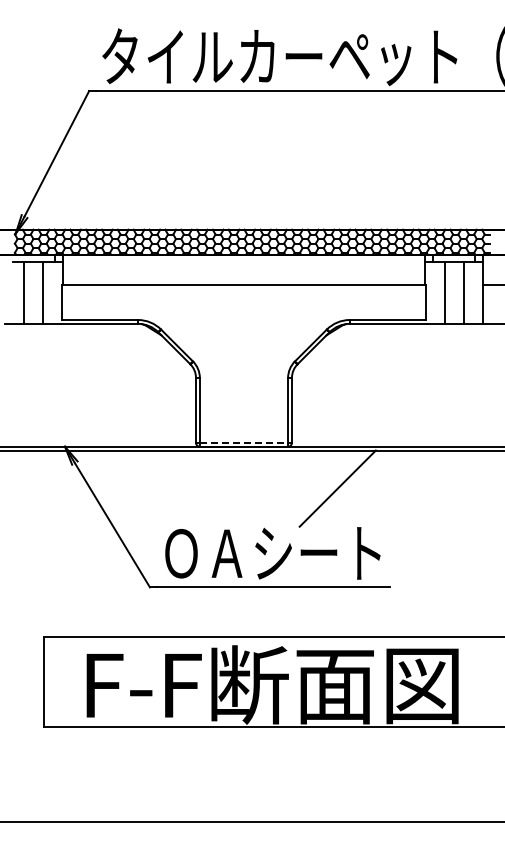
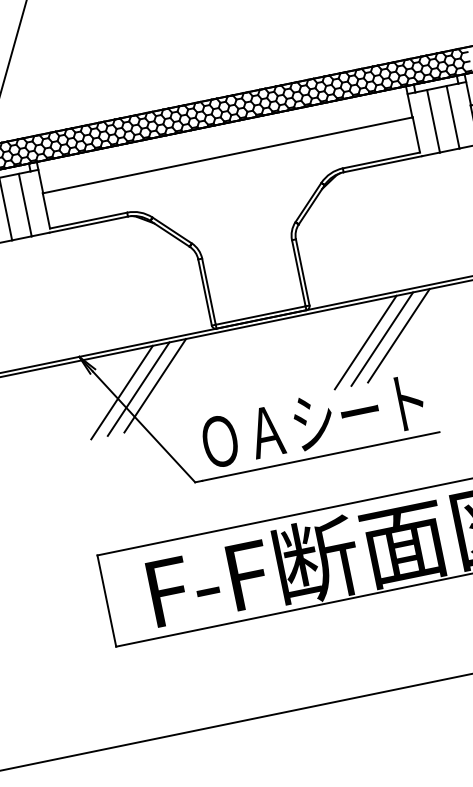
line: (244, 442) -> (261, 315), dashed -> solid
line: (98, 488) -> (122, 392), added
line: (114, 488) -> (138, 389), added
line: (130, 488) -> (154, 385), added
line: (353, 488) -> (381, 339), added
line: (370, 488) -> (398, 335), added

